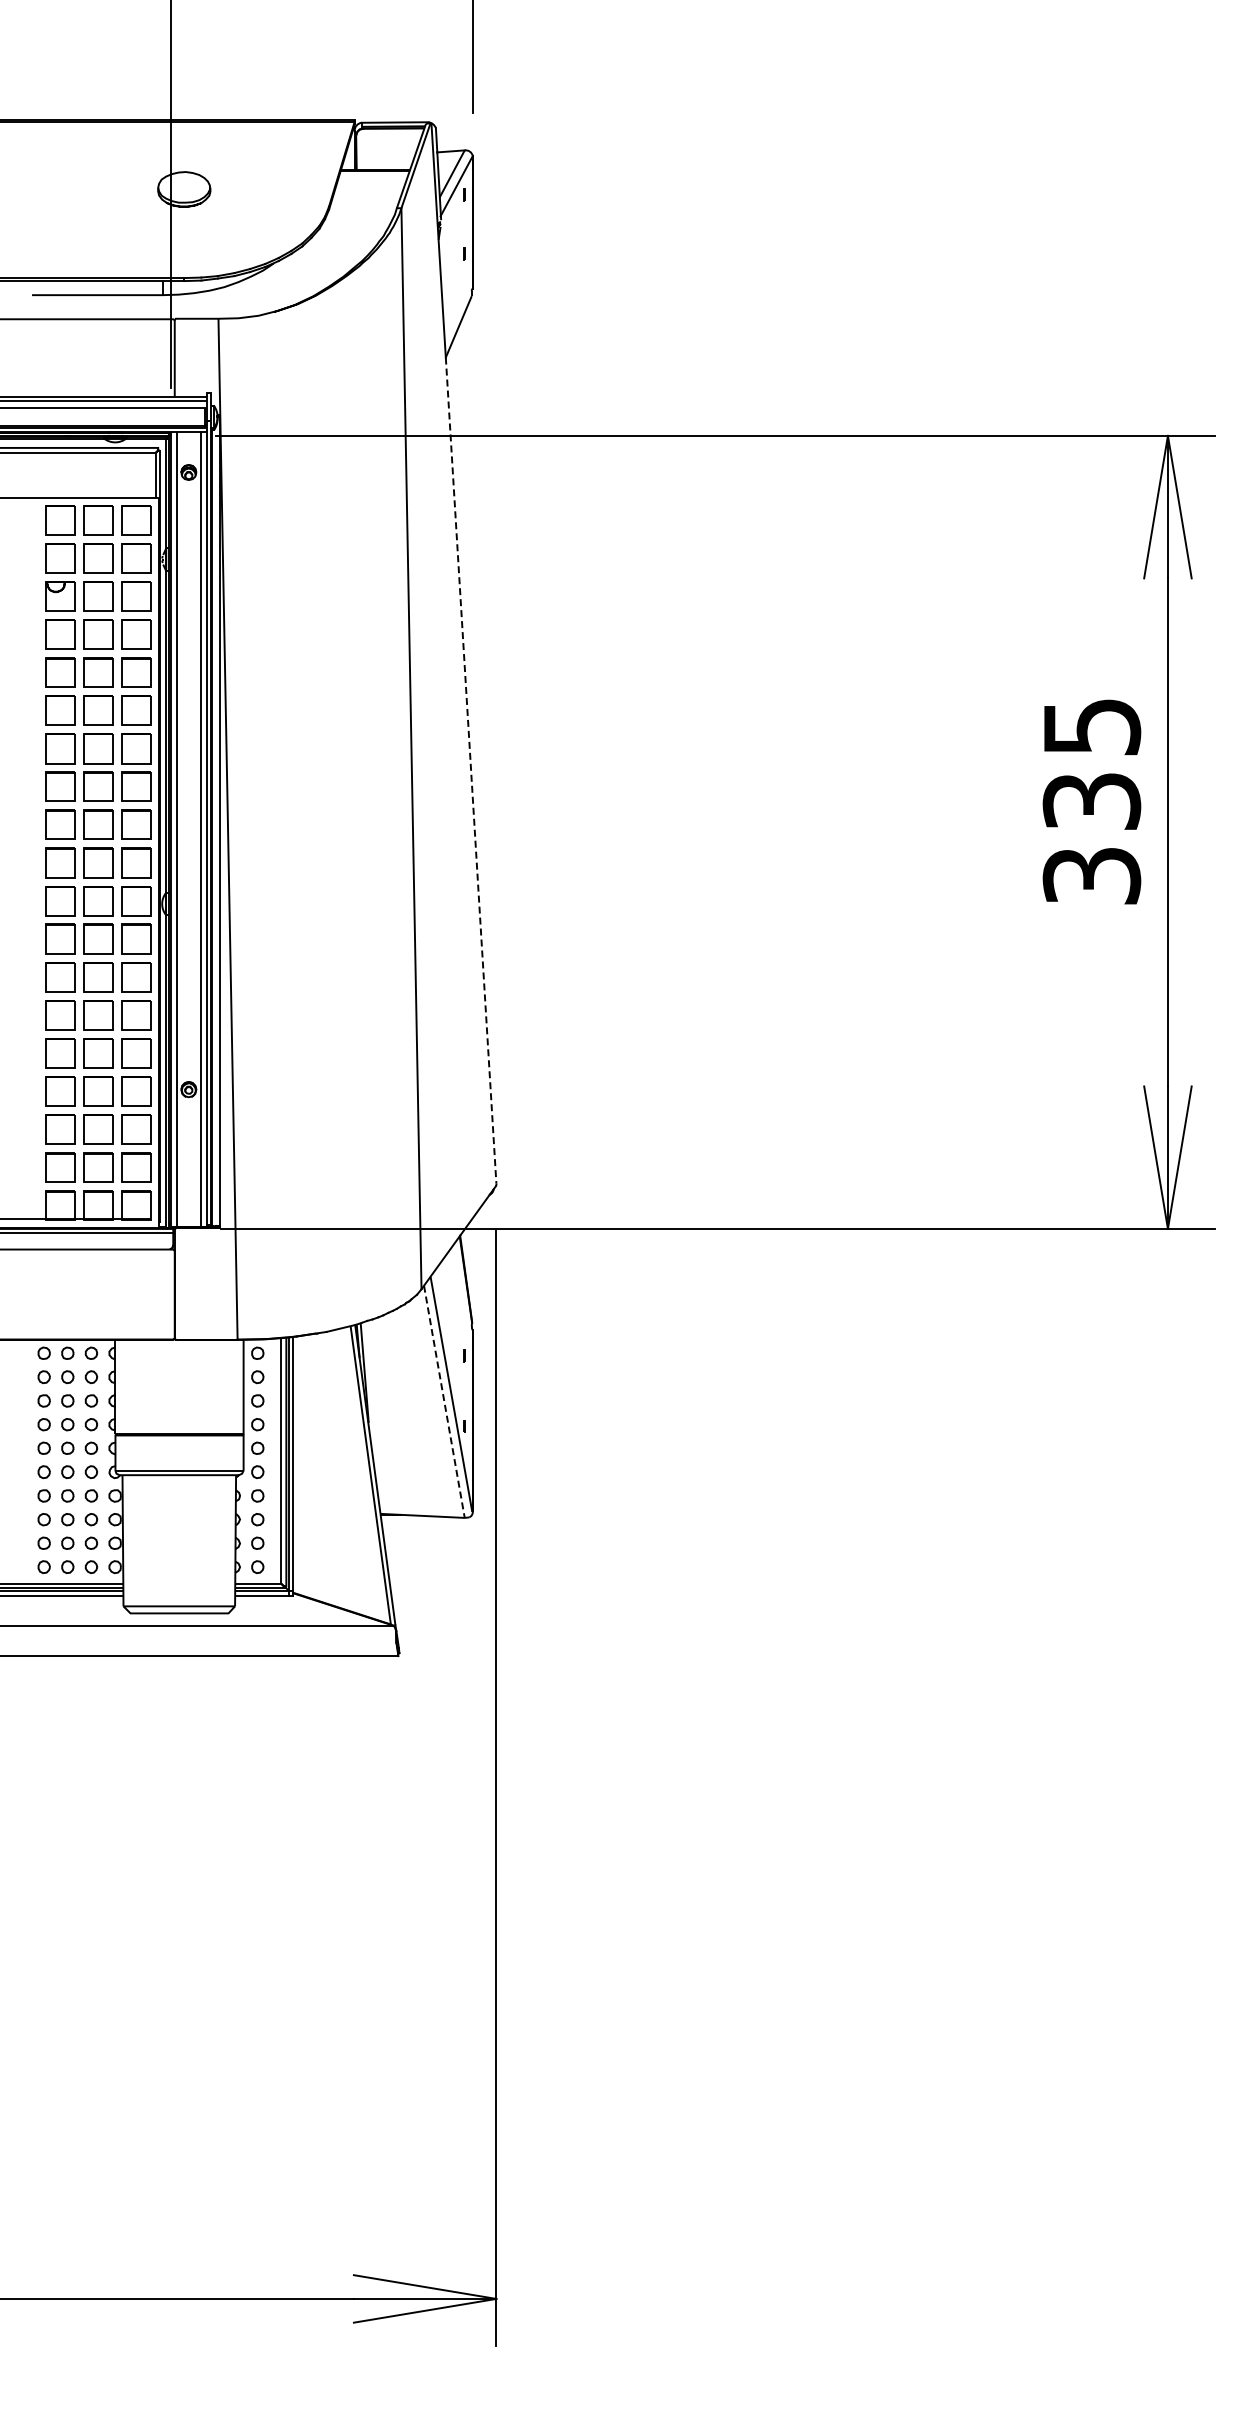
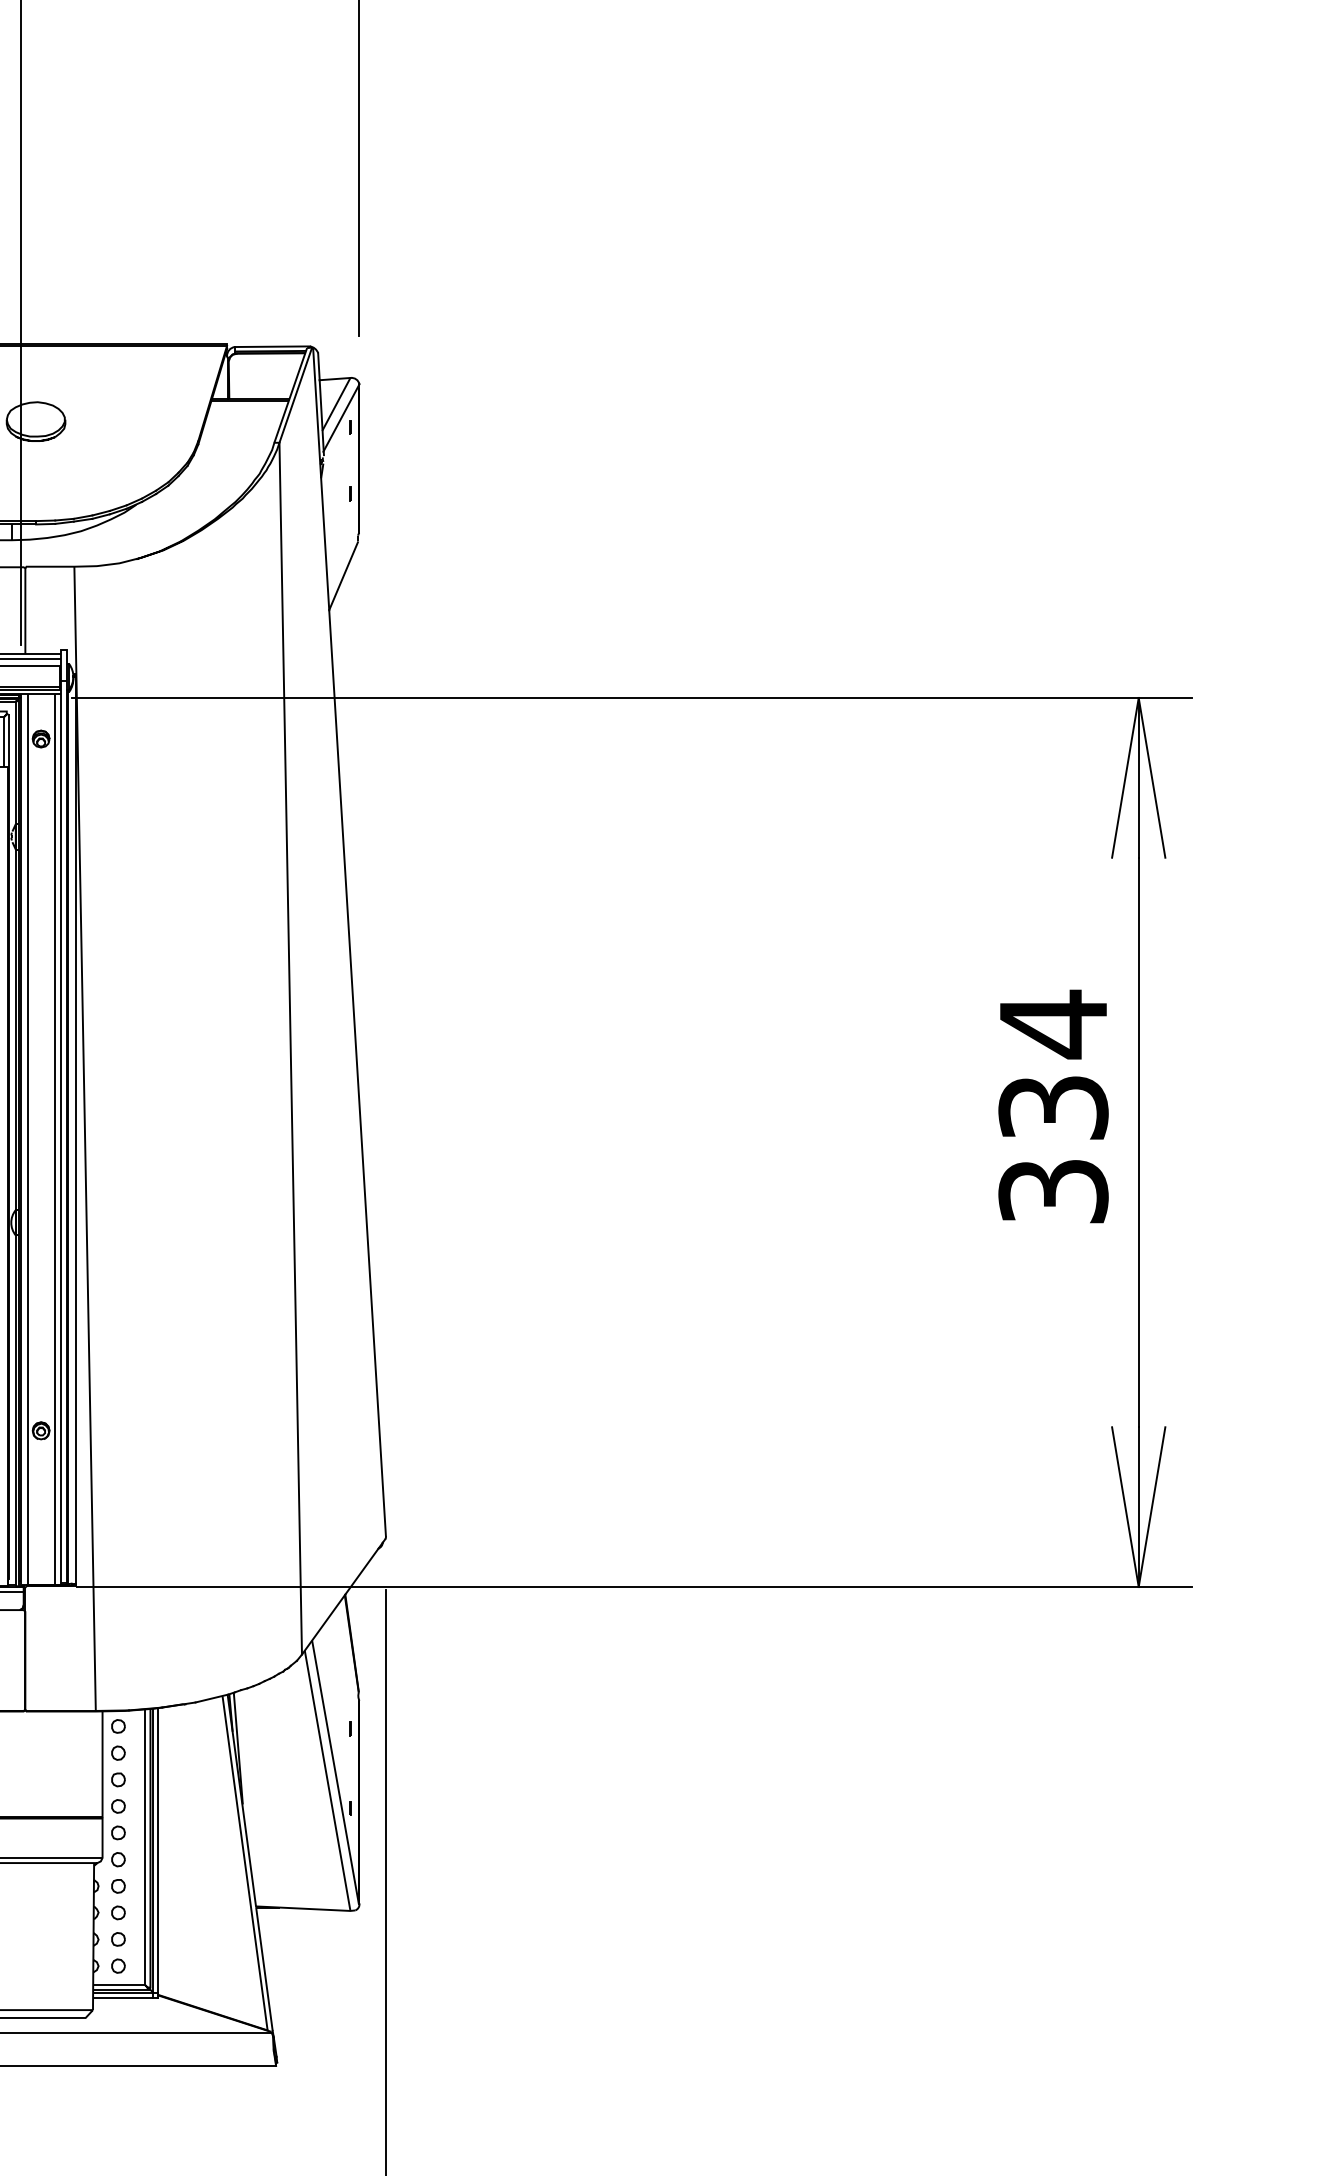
text: (1092, 727) -> (1054, 1024), 335 -> 334
line: (471, 770) -> (358, 1073), dashed -> solid
line: (444, 1401) -> (327, 1780), dashed -> solid

